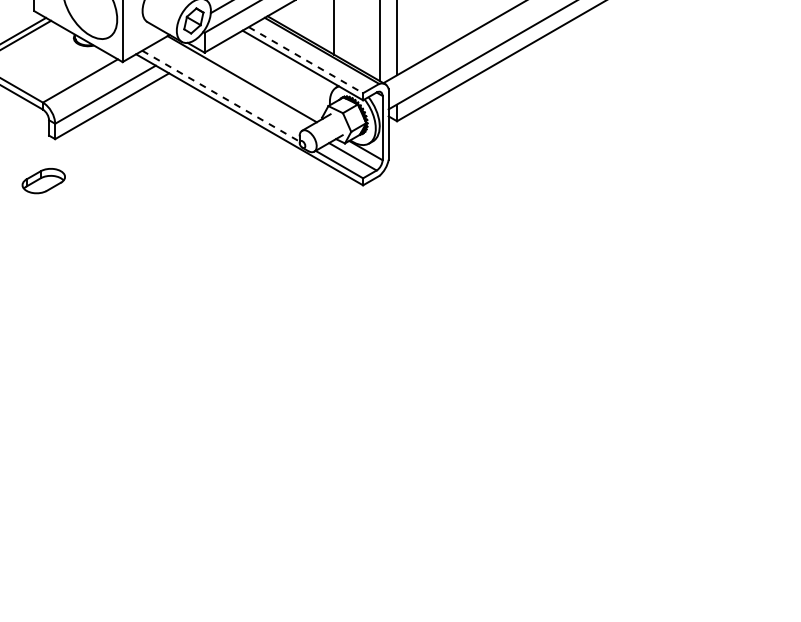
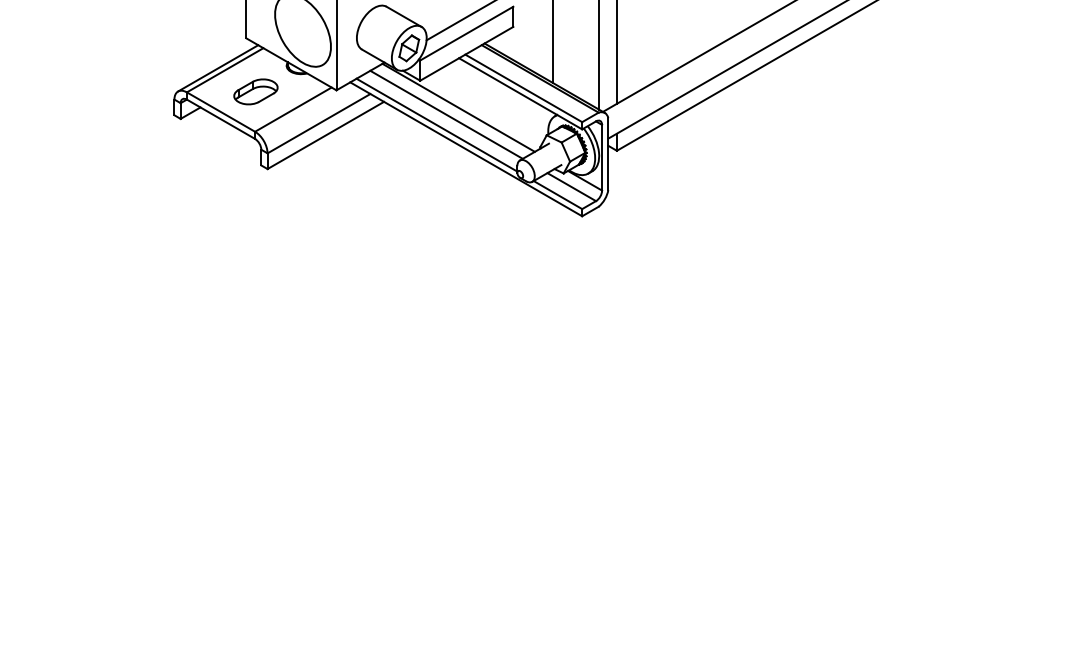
line: (306, 60) -> (524, 88), dashed -> solid
line: (230, 85) -> (446, 114), added
line: (220, 96) -> (436, 125), dashed -> solid
part: (43, 180) -> (255, 91), moved

